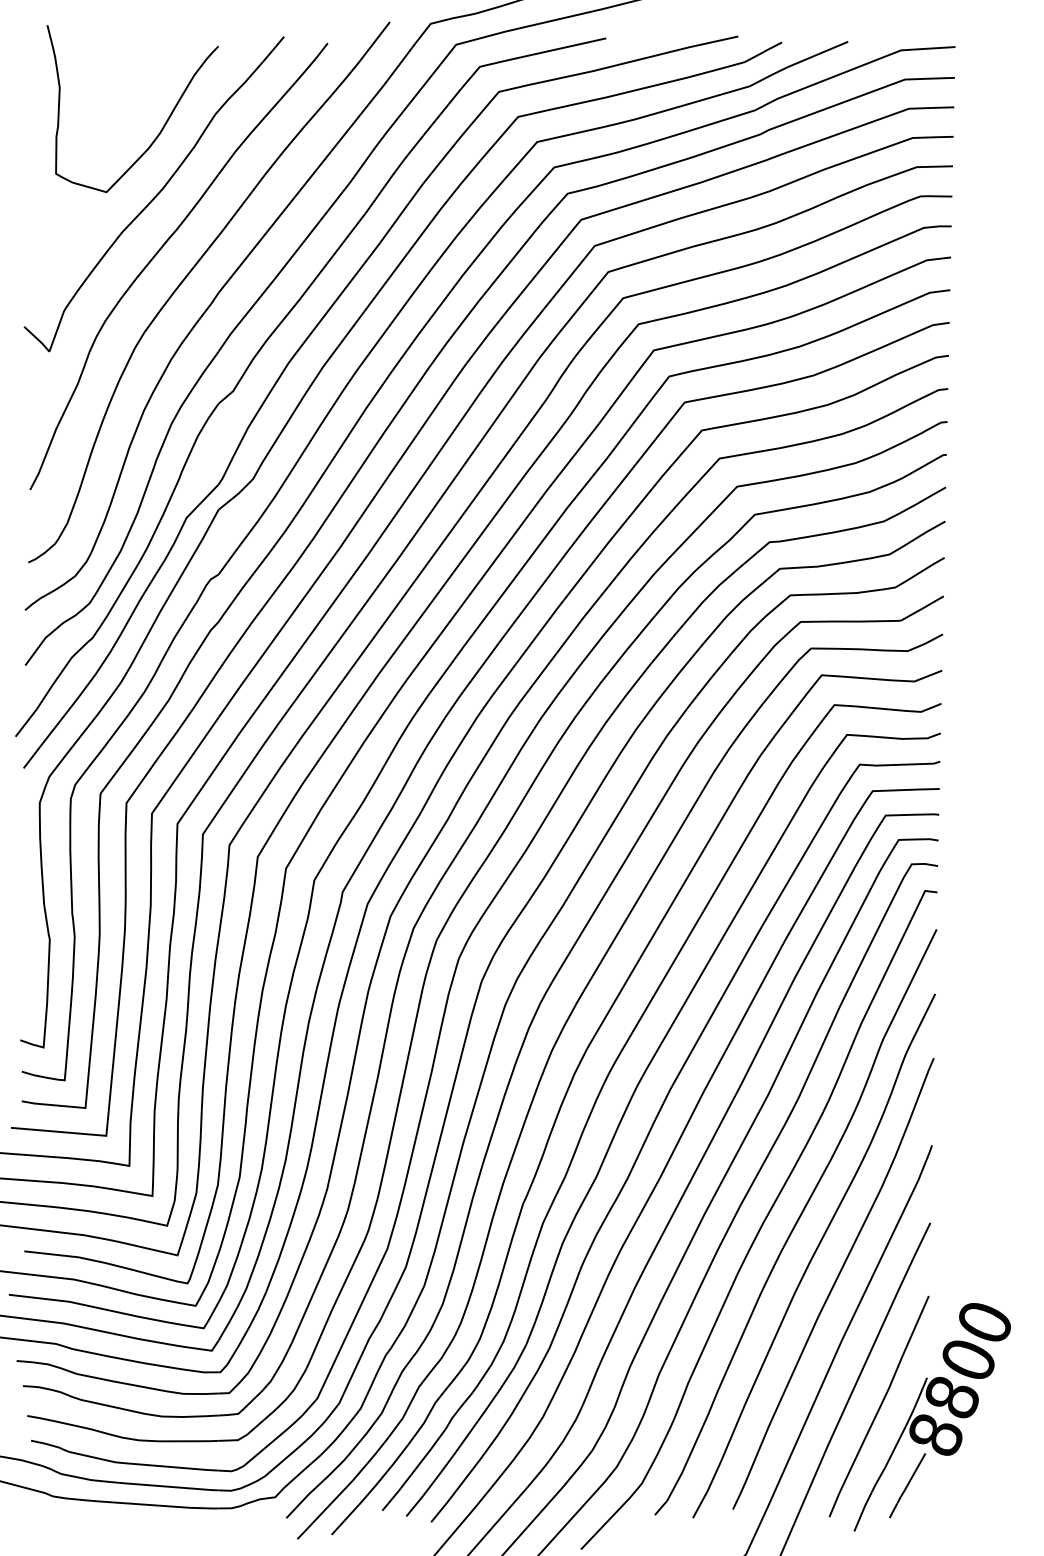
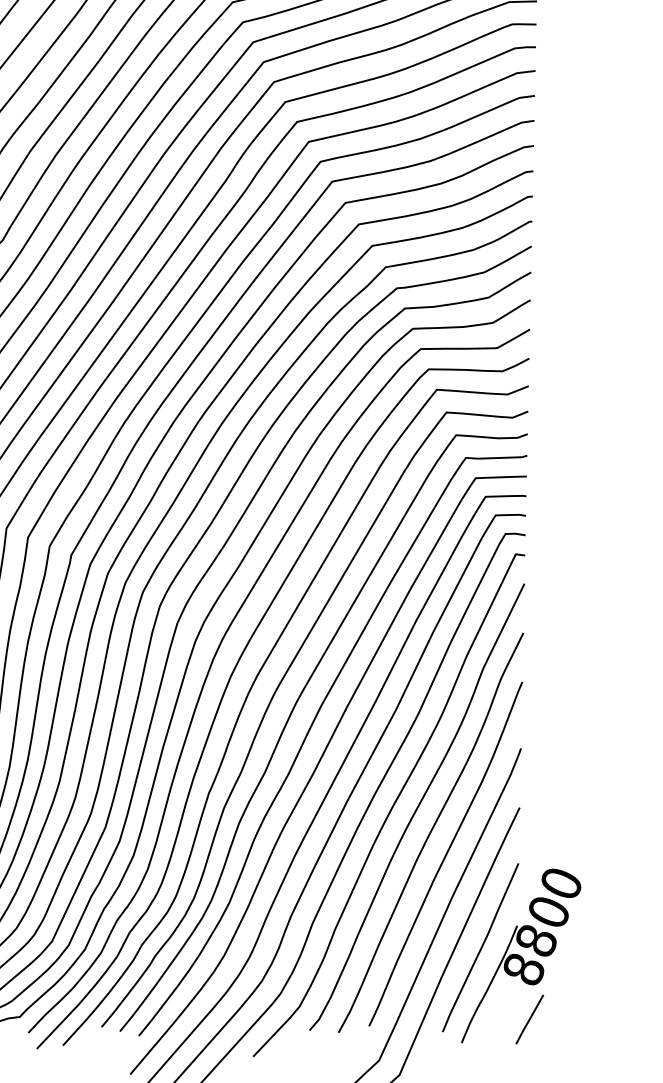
line: (907, 1485) -> (529, 1019), moved

